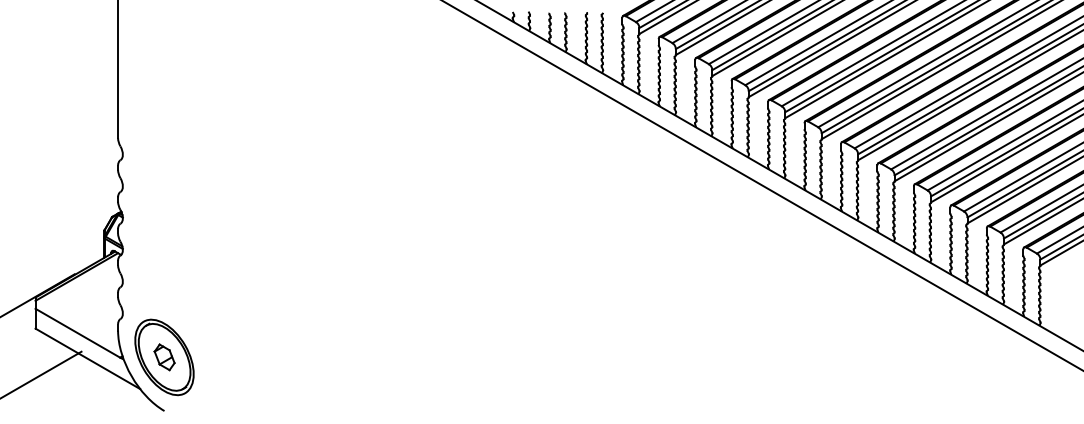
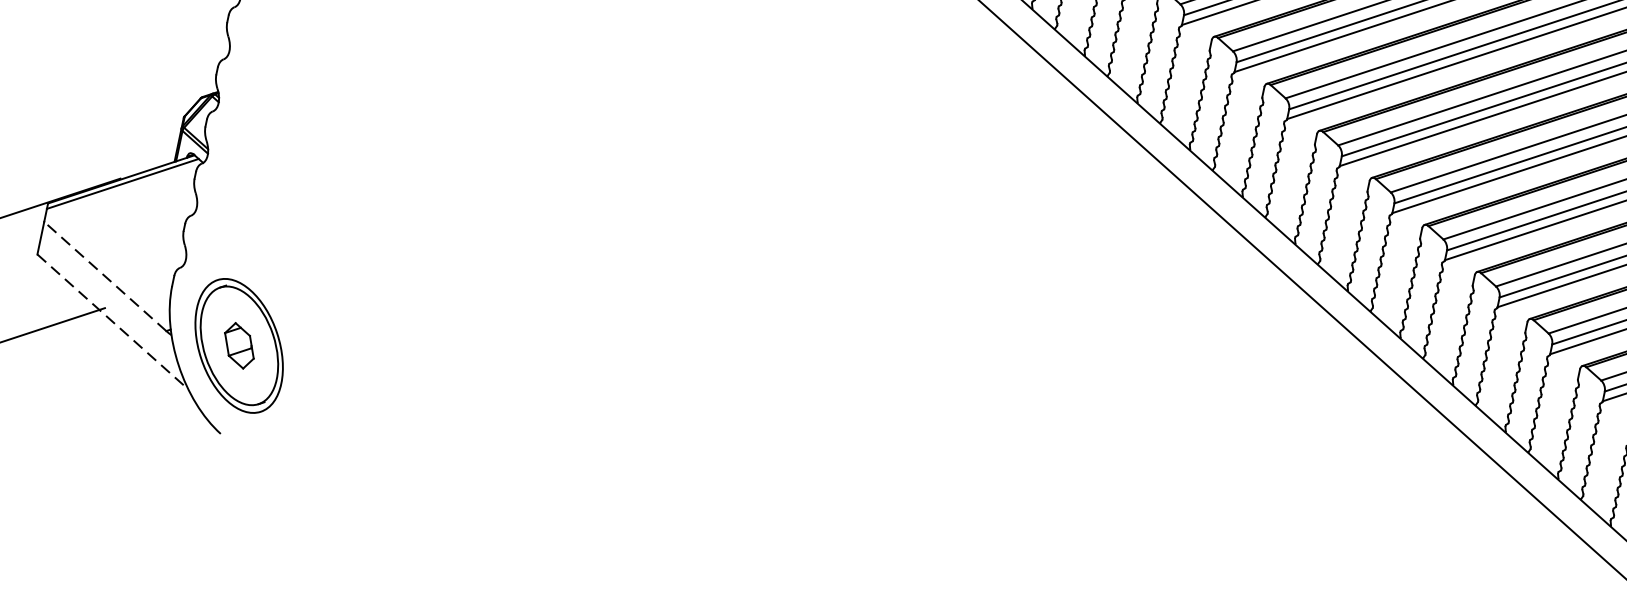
line: (77, 333) -> (104, 276), solid -> dashed
line: (88, 359) -> (113, 323), solid -> dashed

